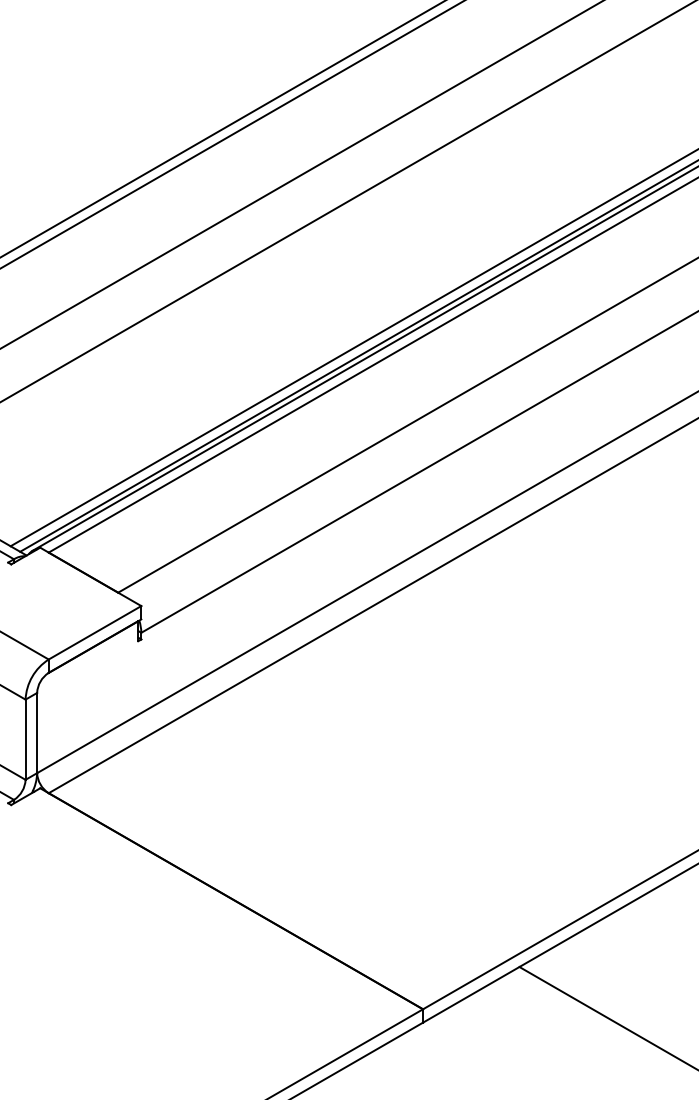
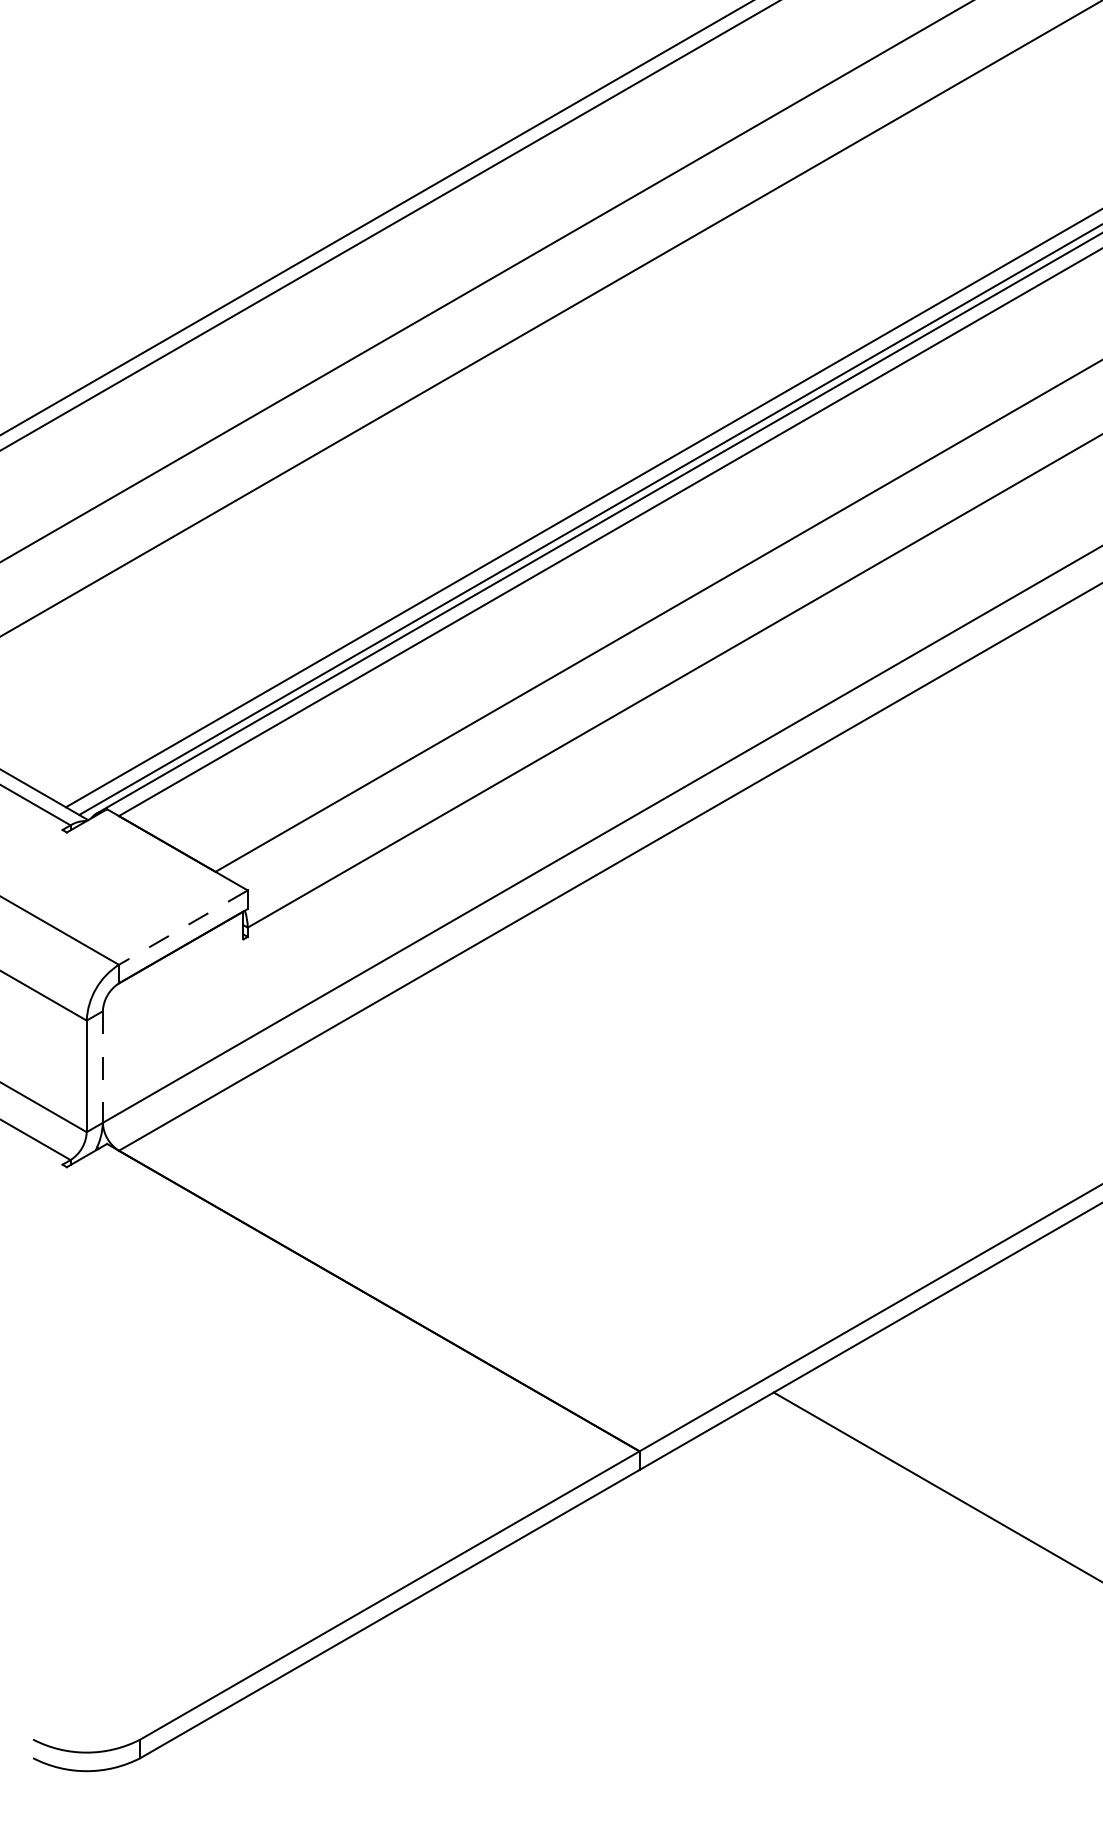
line: (94, 632) -> (182, 927), solid -> dashed
line: (36, 733) -> (102, 1067), solid -> dashed

